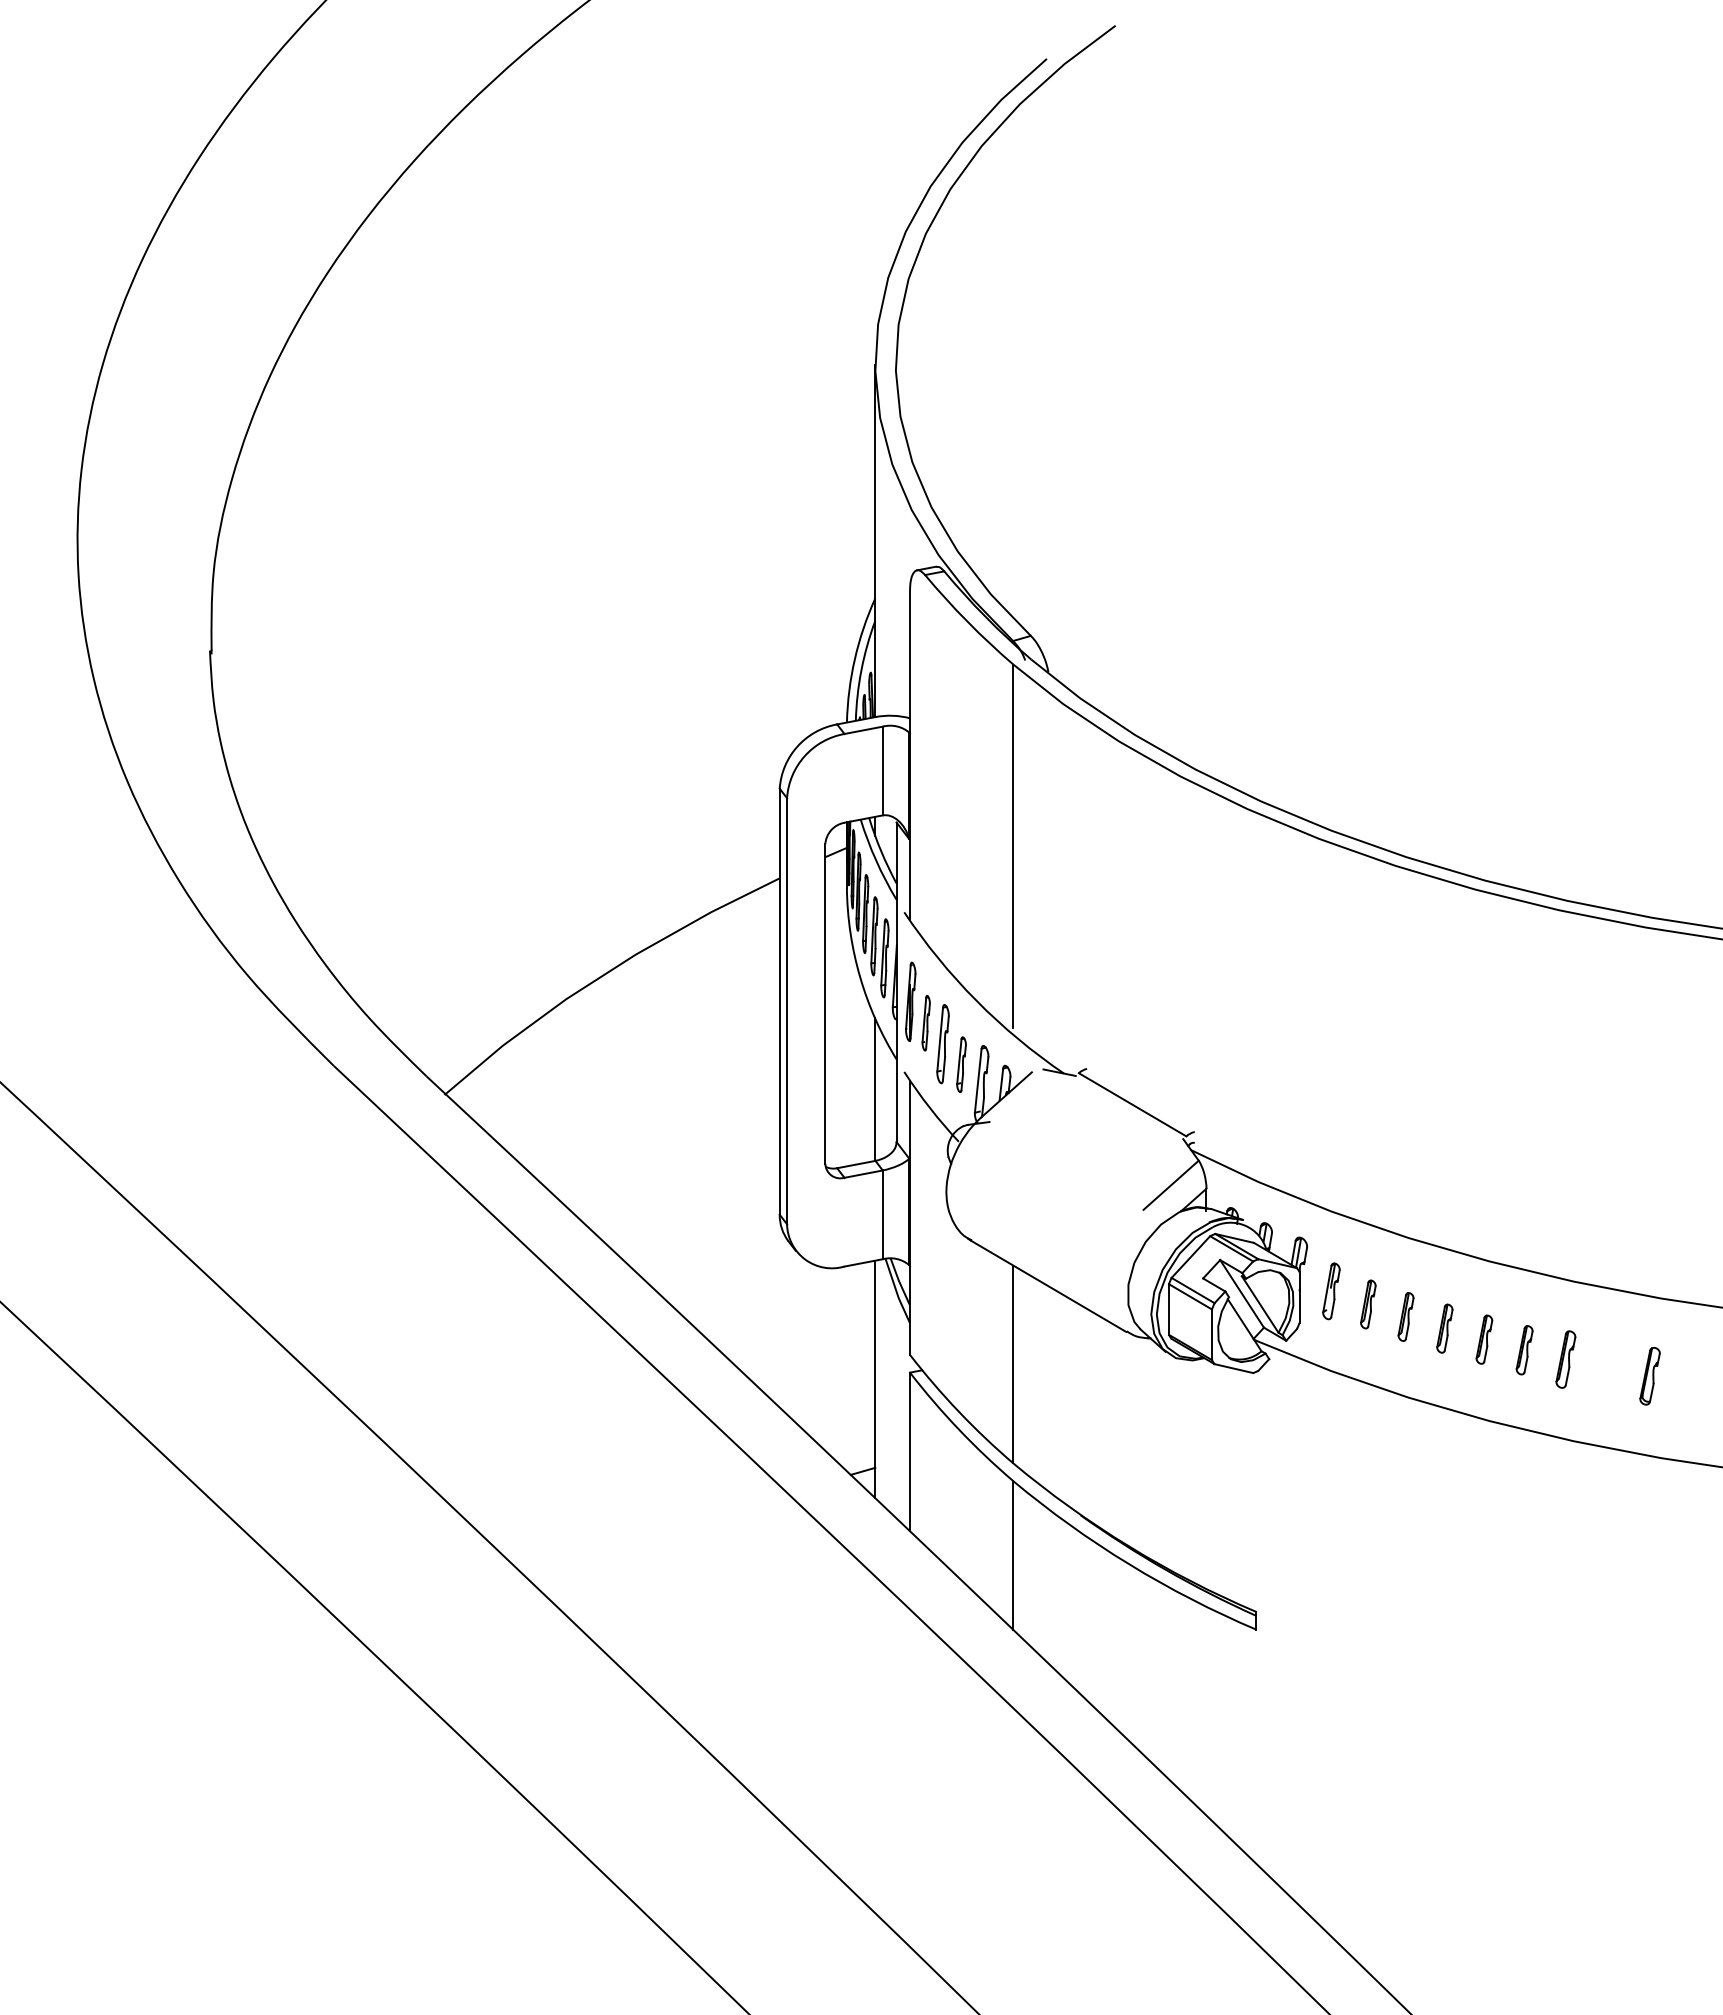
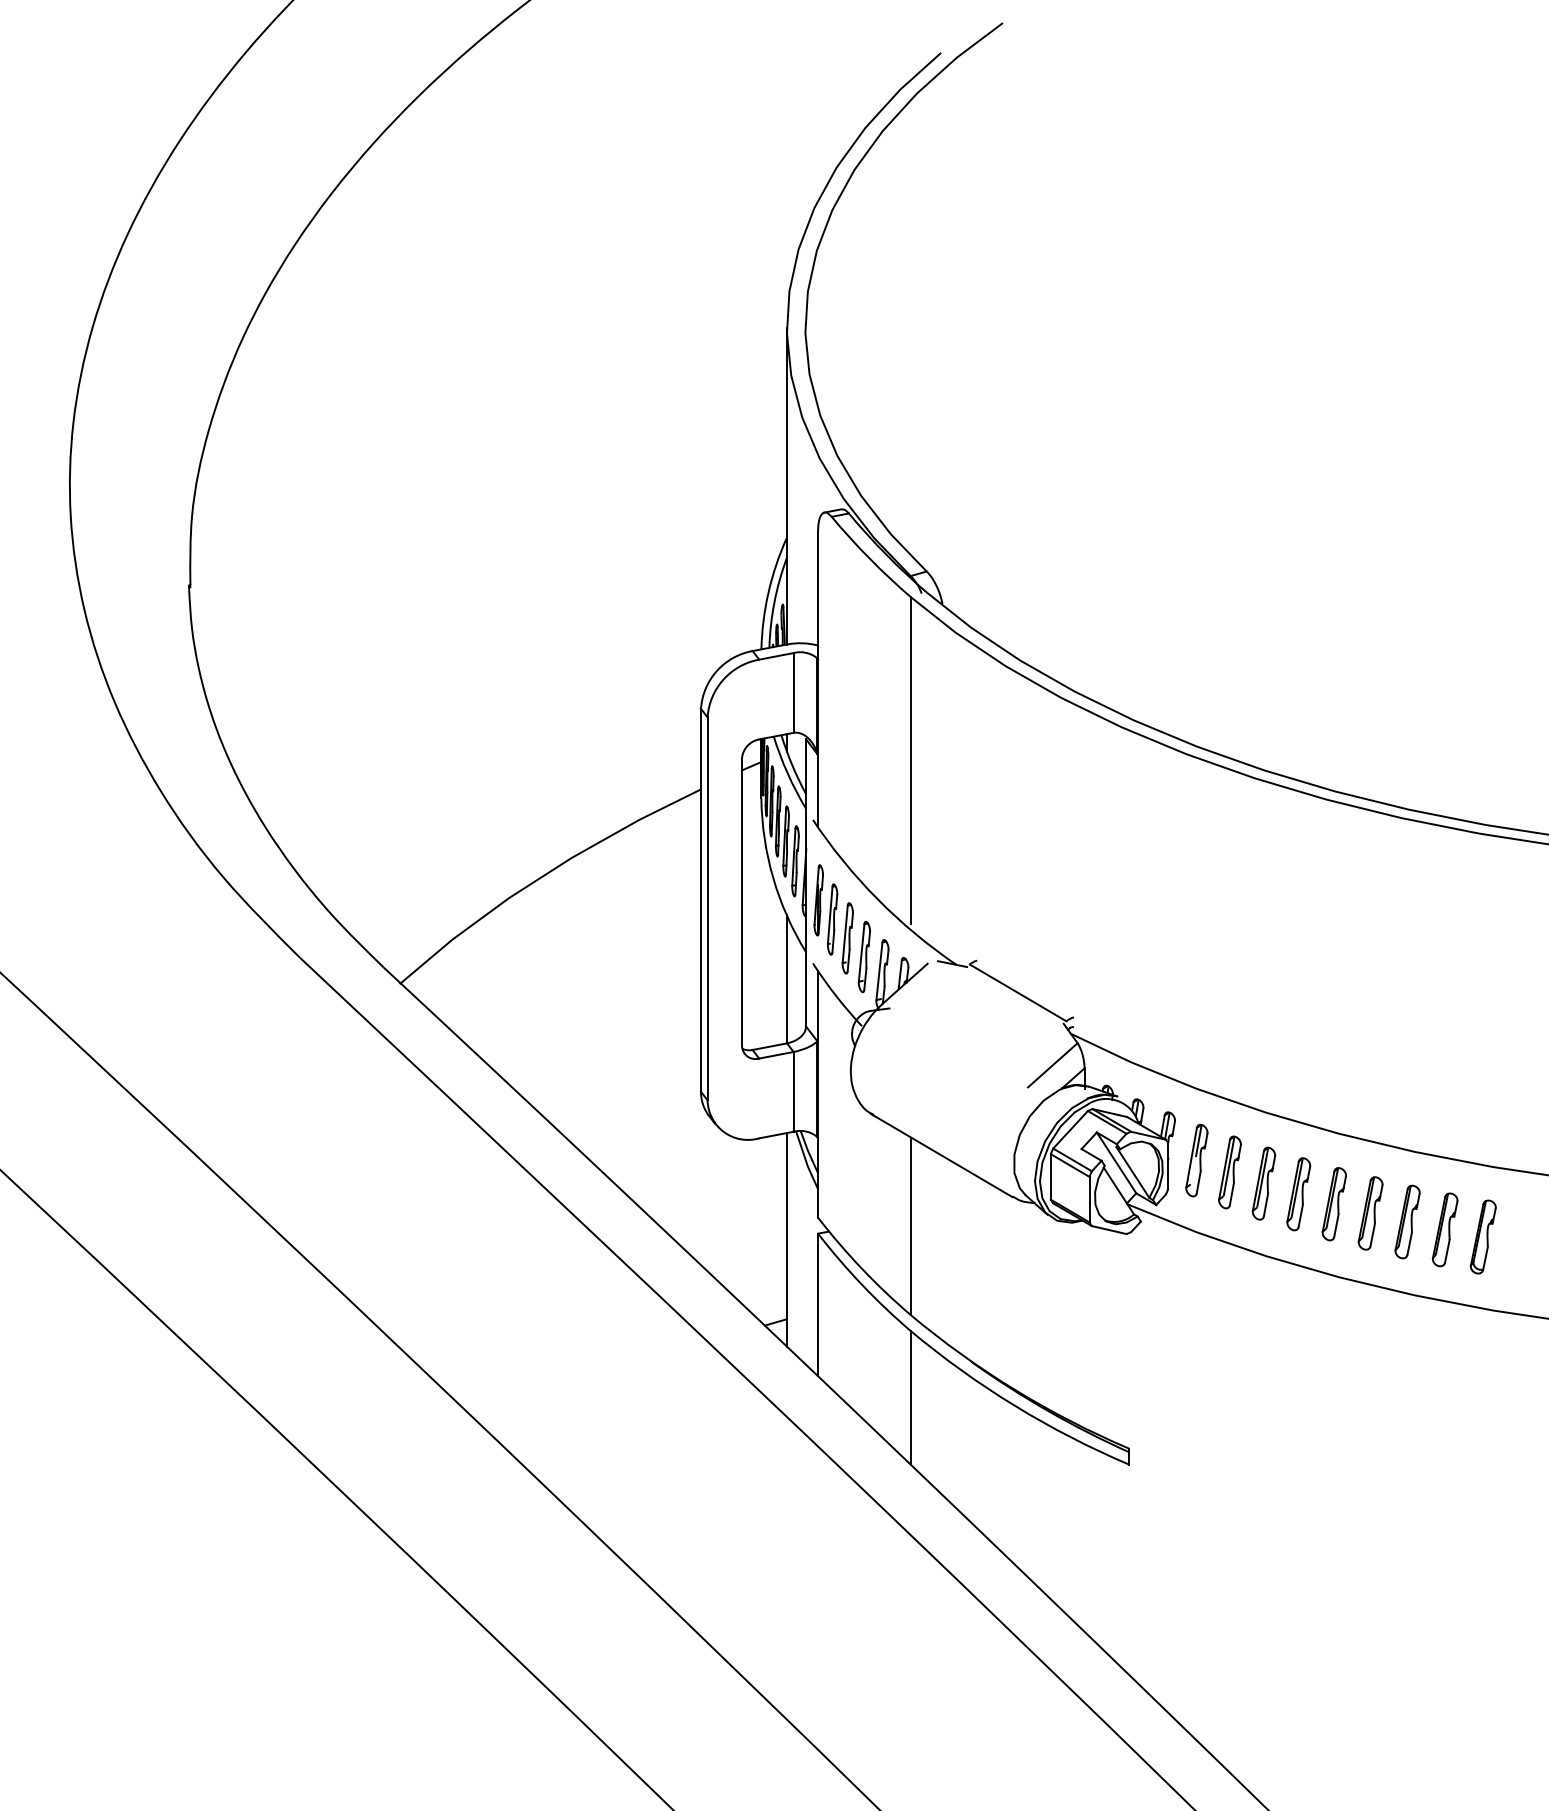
part: (926, 1023) -> (832, 919), size x1.43
part: (961, 1064) -> (864, 956), size x1.43
part: (1331, 1291) -> (1196, 1160), size x1.43
part: (1368, 1304) -> (1230, 1172), size x1.67
part: (1405, 1316) -> (1263, 1183), size x1.67
part: (1444, 1328) -> (1298, 1194), size x1.67
part: (1484, 1339) -> (1334, 1203), size x1.67
part: (1524, 1350) -> (1370, 1213), size x1.67
part: (1565, 1359) -> (1407, 1221), size x1.43
part: (1607, 1368) -> (1445, 1229), added
part: (1649, 1375) -> (1482, 1236), size x1.43

